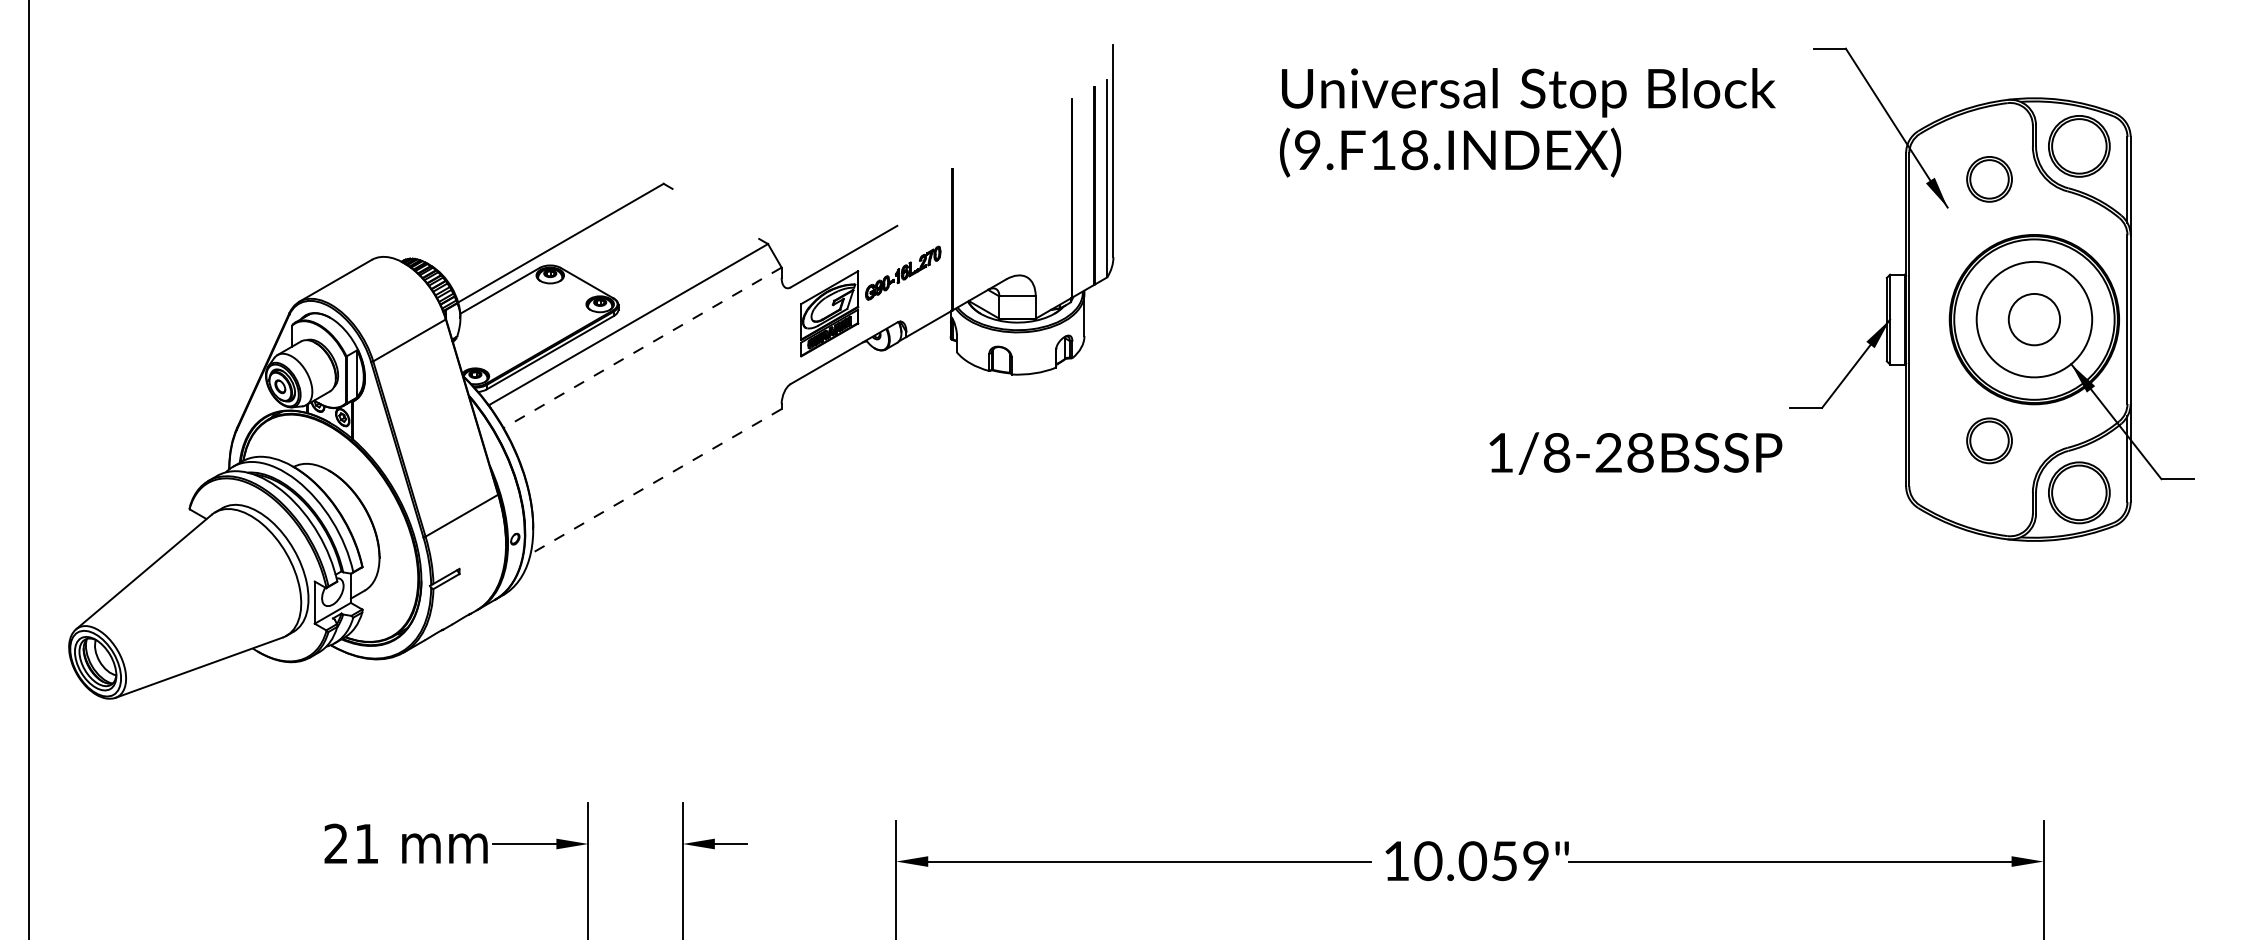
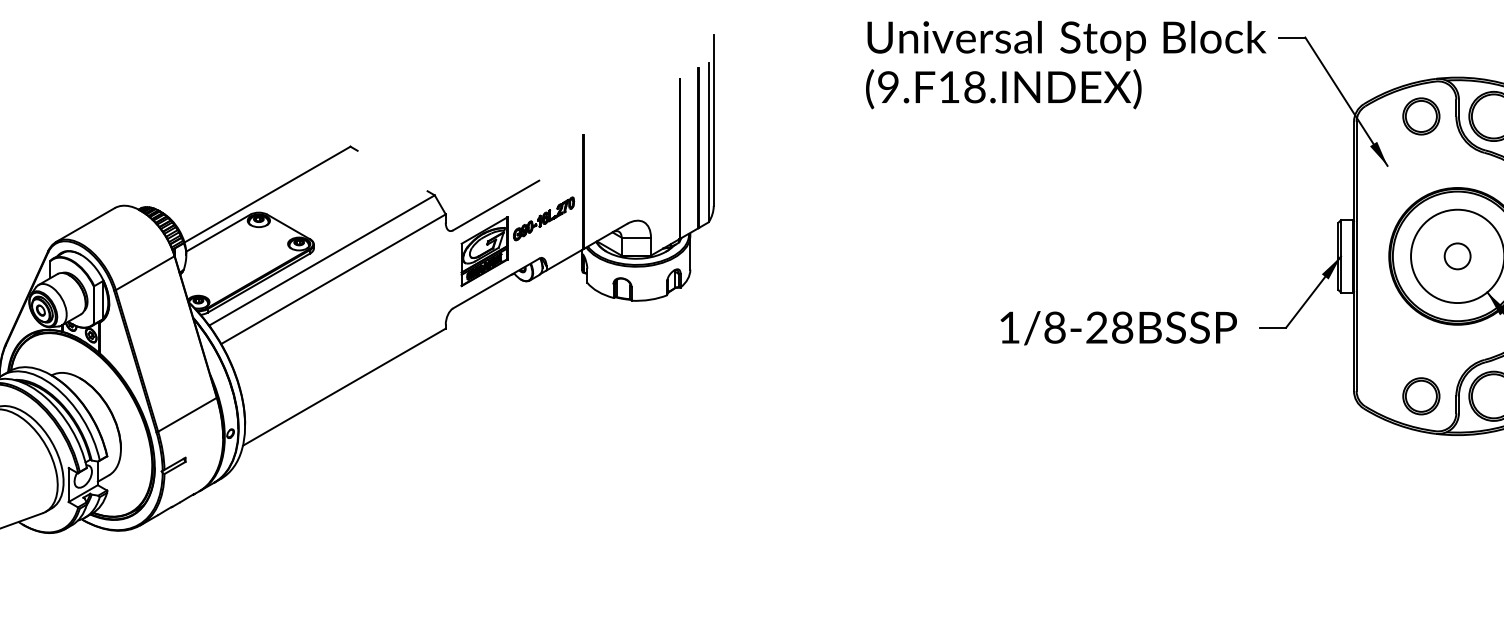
text: (1527, 122) -> (1065, 64), moved
part: (1989, 179) -> (1421, 116), moved
circle: (2034, 319) -> (1457, 256), size x0.62
line: (642, 348) -> (333, 279), dashed -> solid
part: (1989, 440) -> (1421, 396), moved
text: (1635, 453) -> (1118, 328), moved
line: (656, 481) -> (344, 387), dashed -> solid

